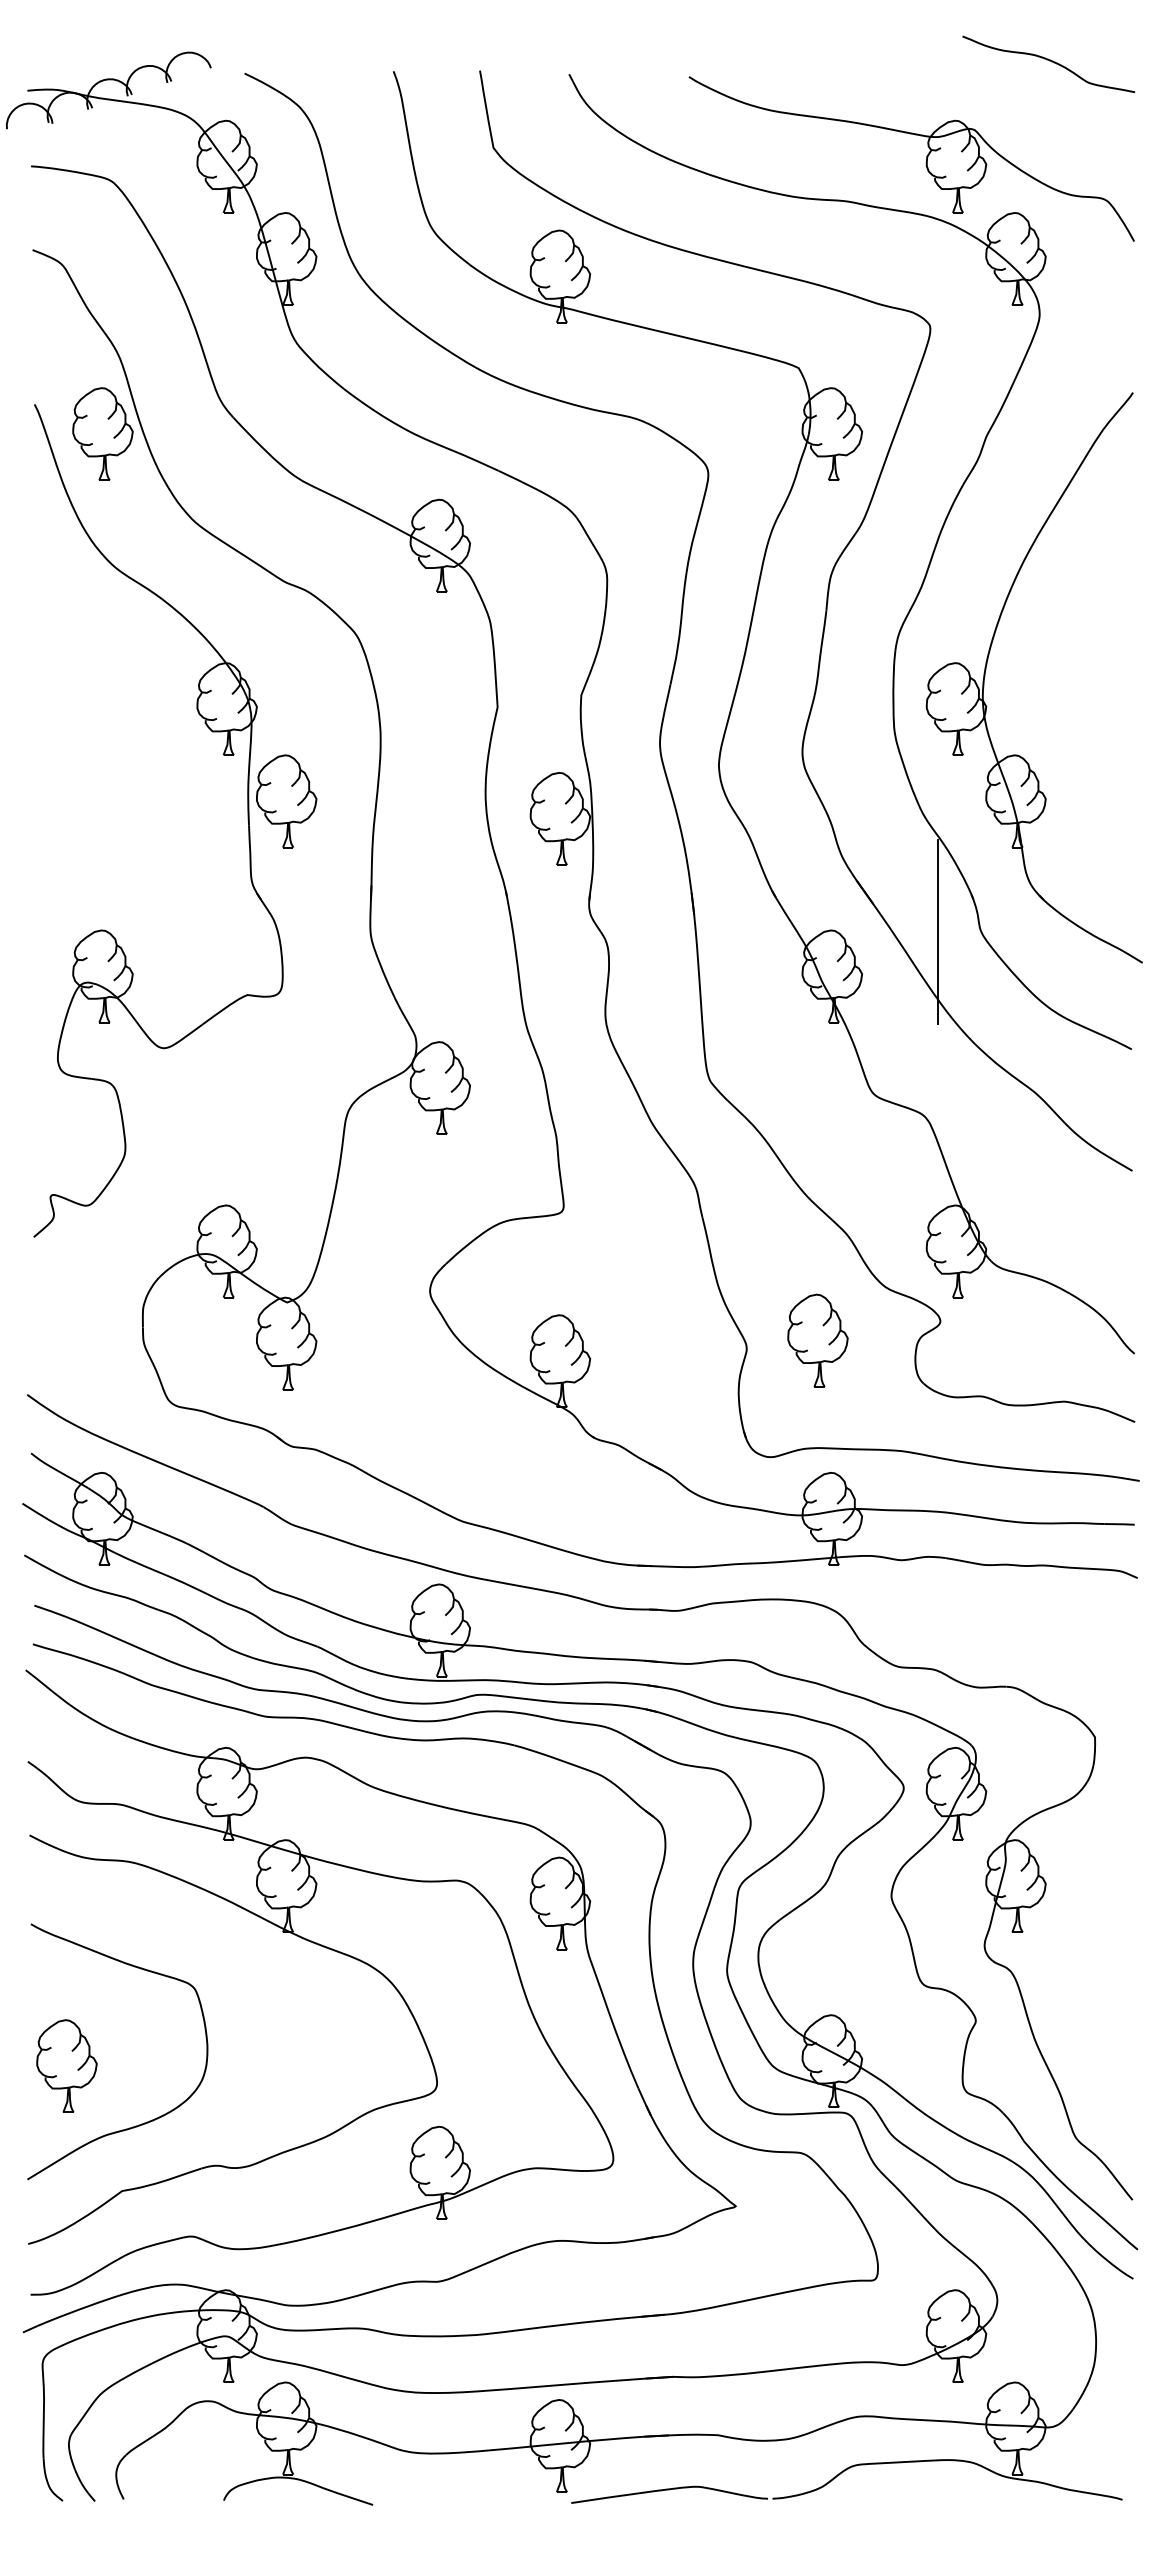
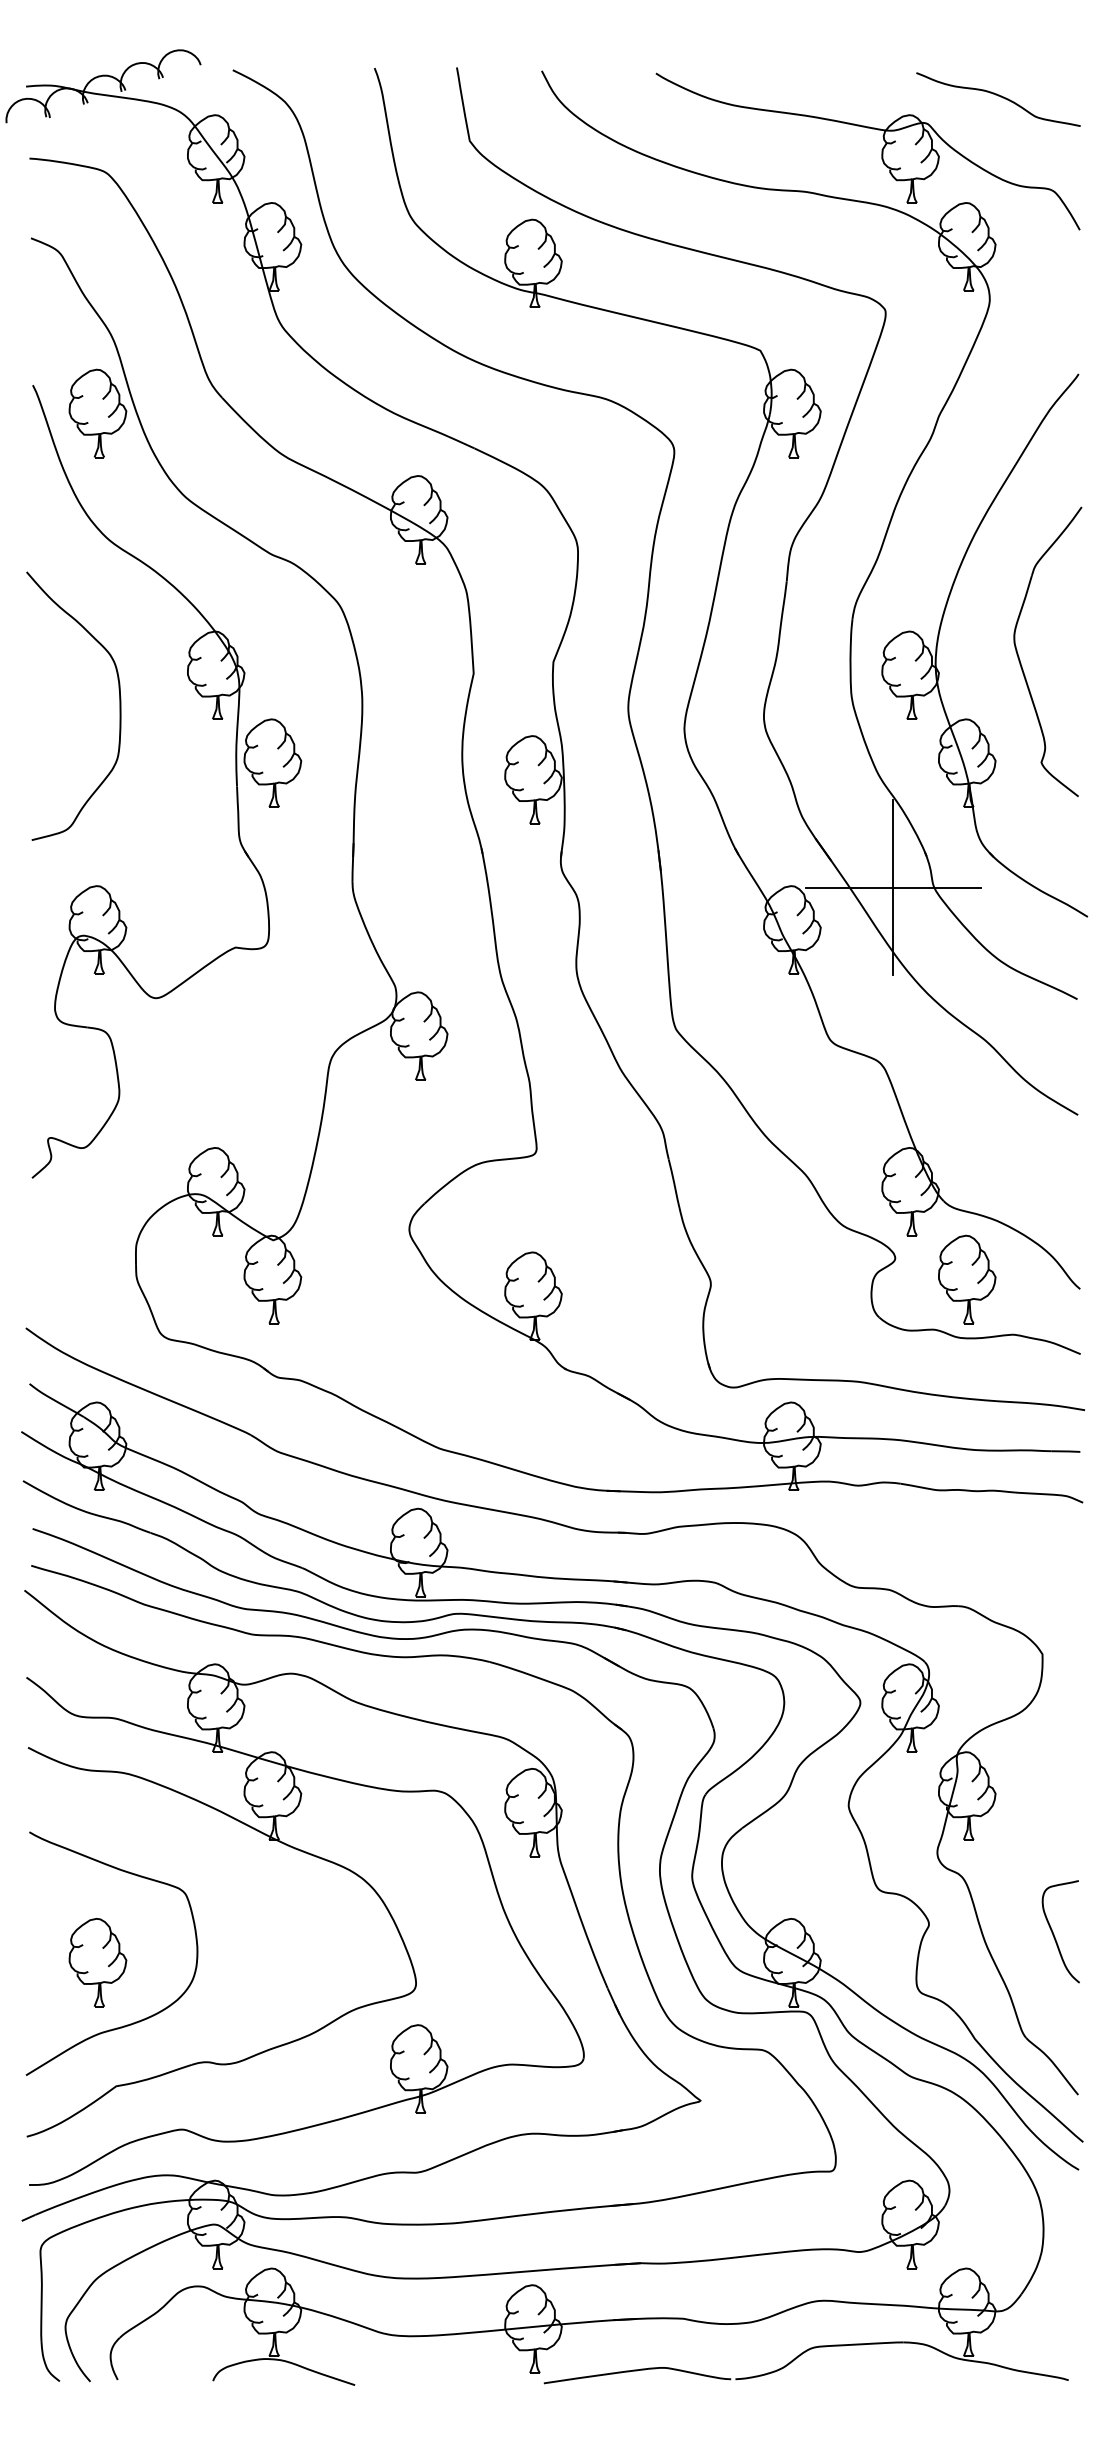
curve: (1049, 61) -> (999, 96), moved
part: (1072, 694) -> (1021, 661), added
curve: (125, 741) -> (119, 706), added
line: (938, 932) -> (893, 888), added
part: (817, 1340) -> (966, 1279), moved
curve: (1107, 2031) -> (1054, 1934), added
part: (66, 2065) -> (97, 1961), moved

